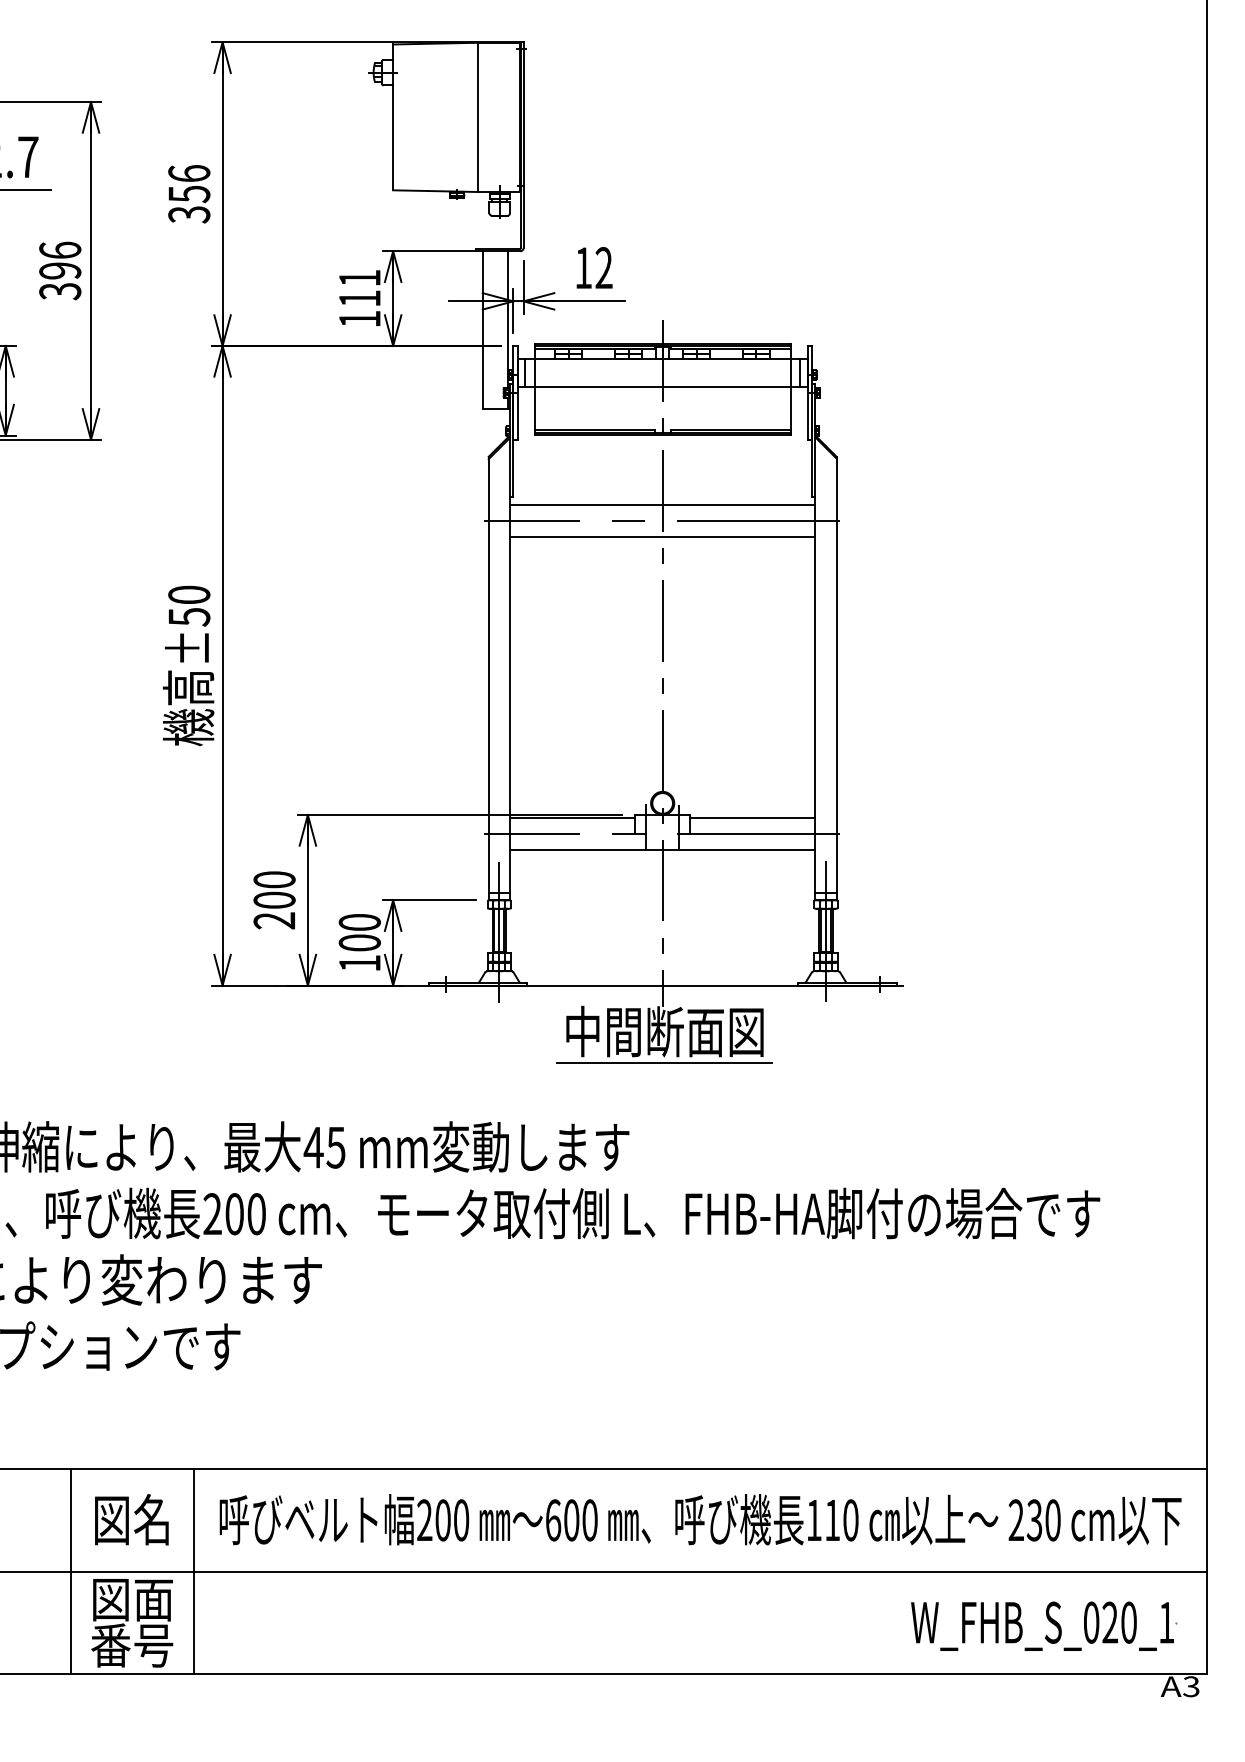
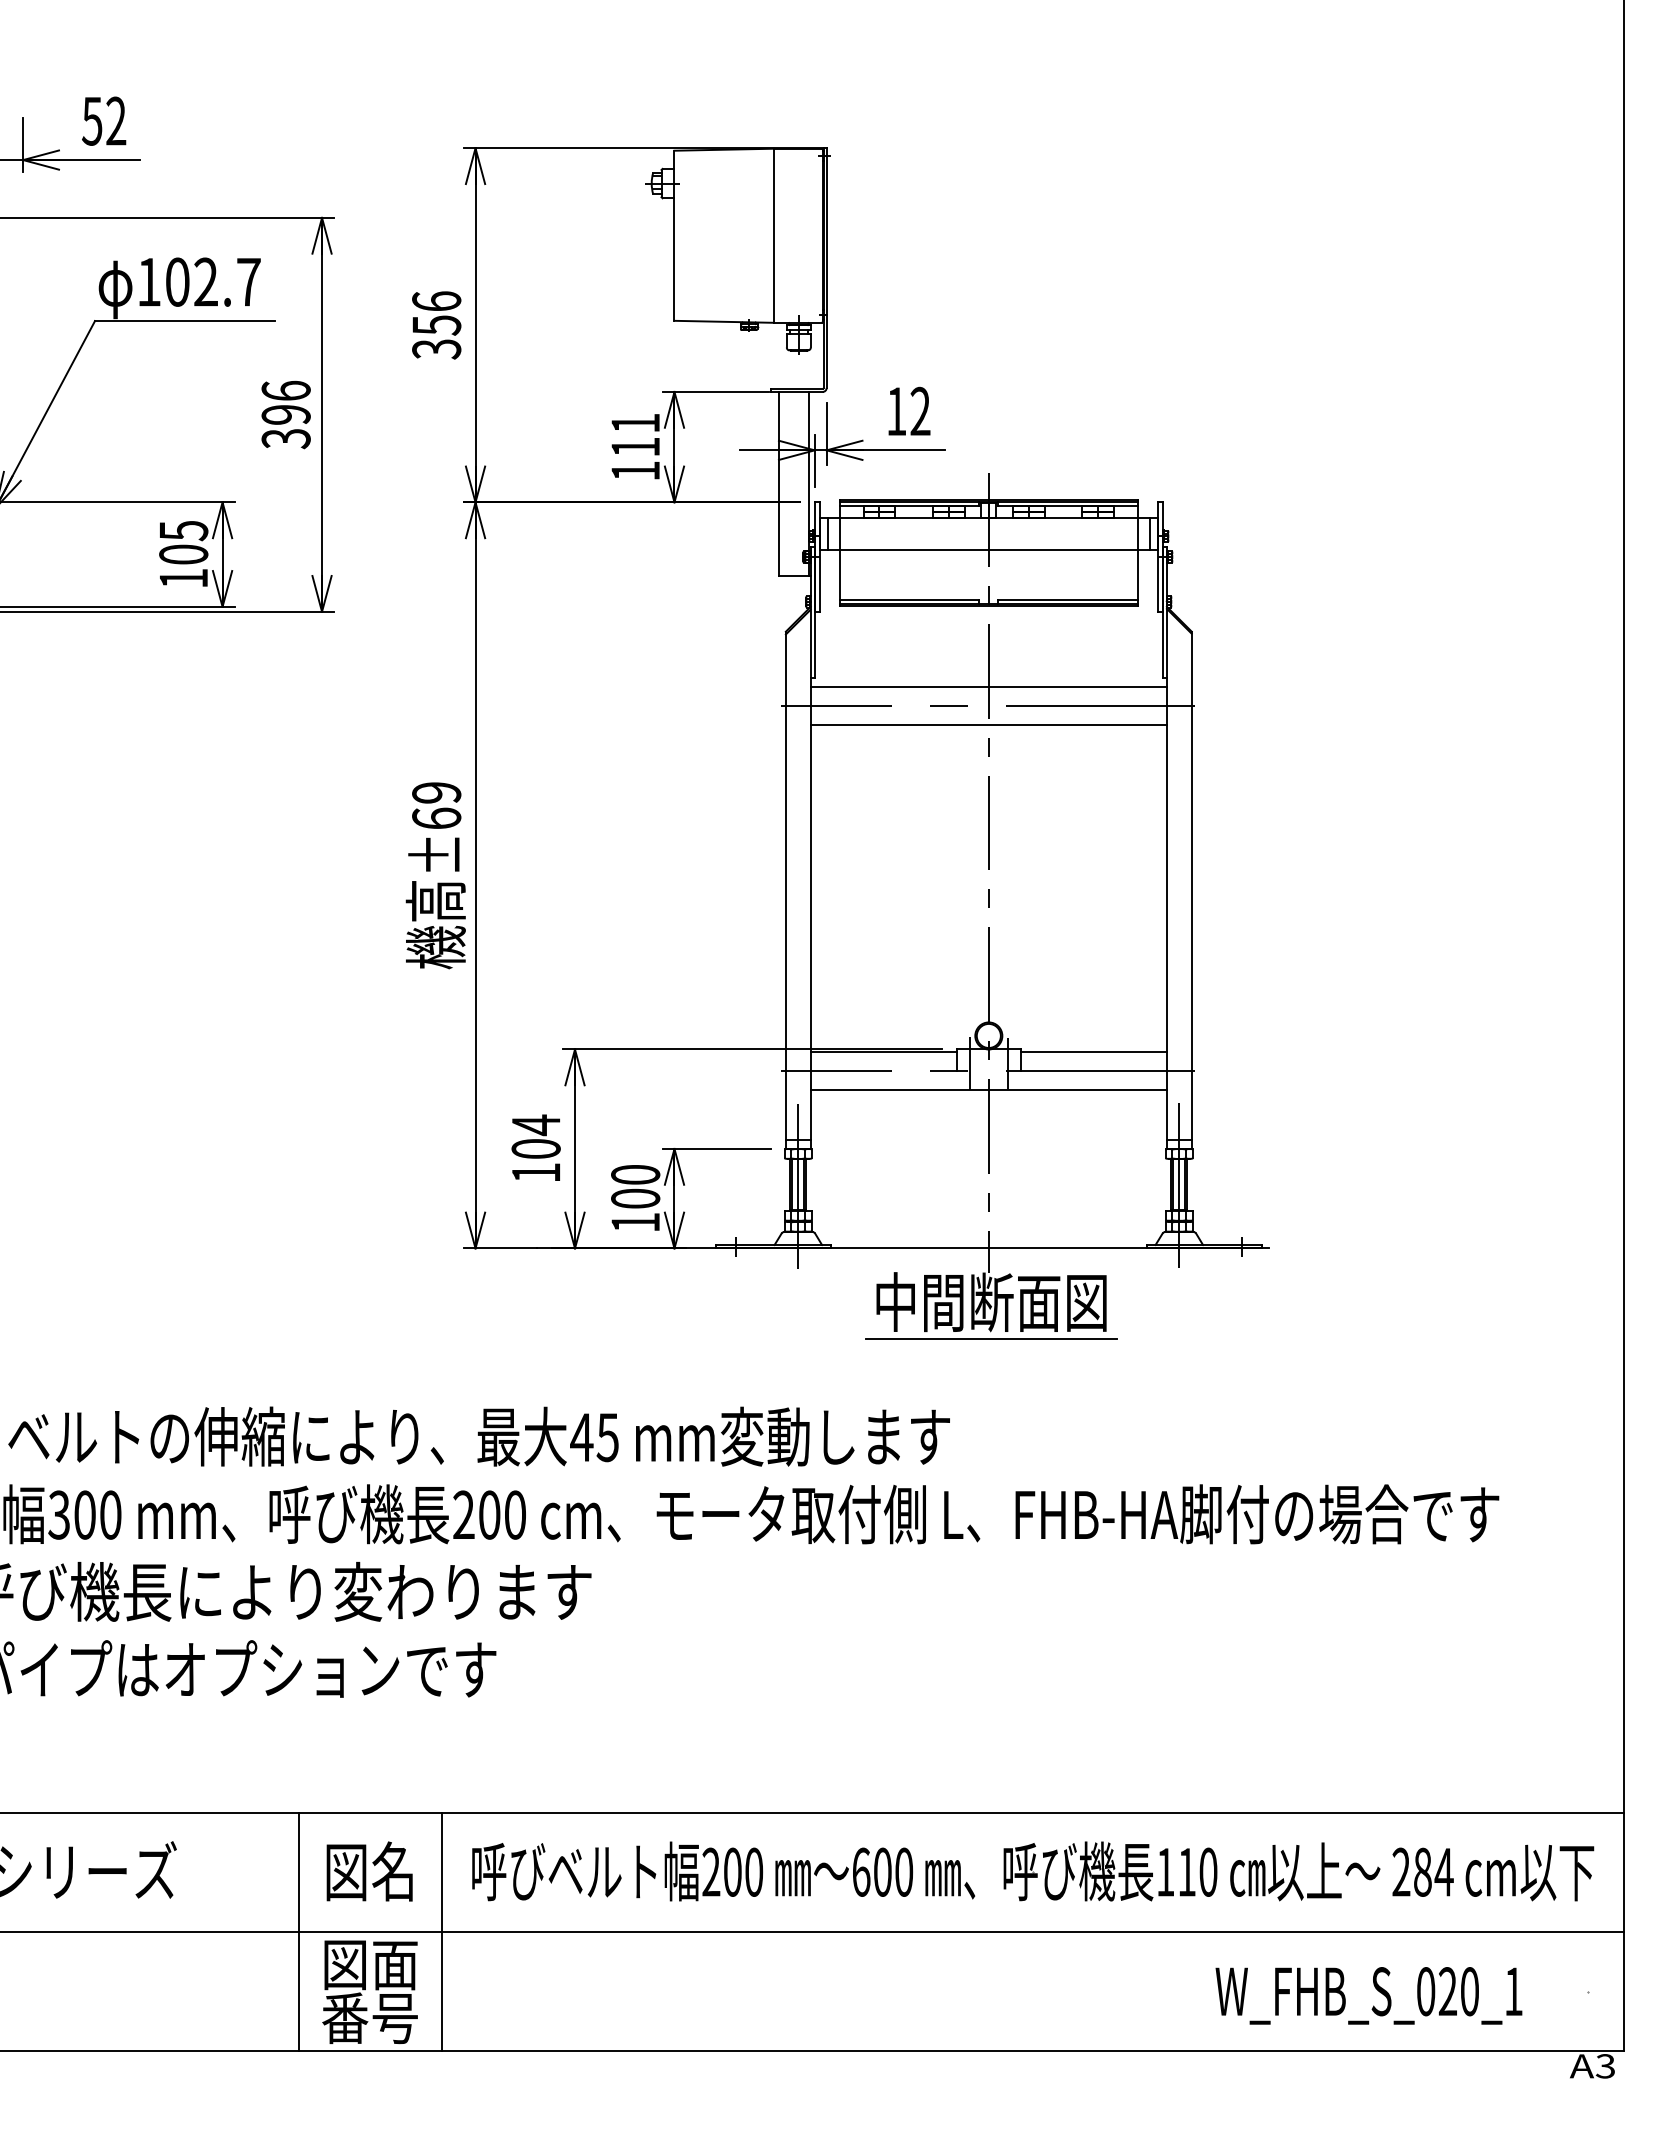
text: (189, 605) -> (436, 805), ±50 -> ±69
text: (274, 899) -> (535, 1148), 200 -> 104
text: (1043, 1519) -> (1433, 1871), 230 -> 284
text: (1042, 1626) -> (1368, 1995), moved

